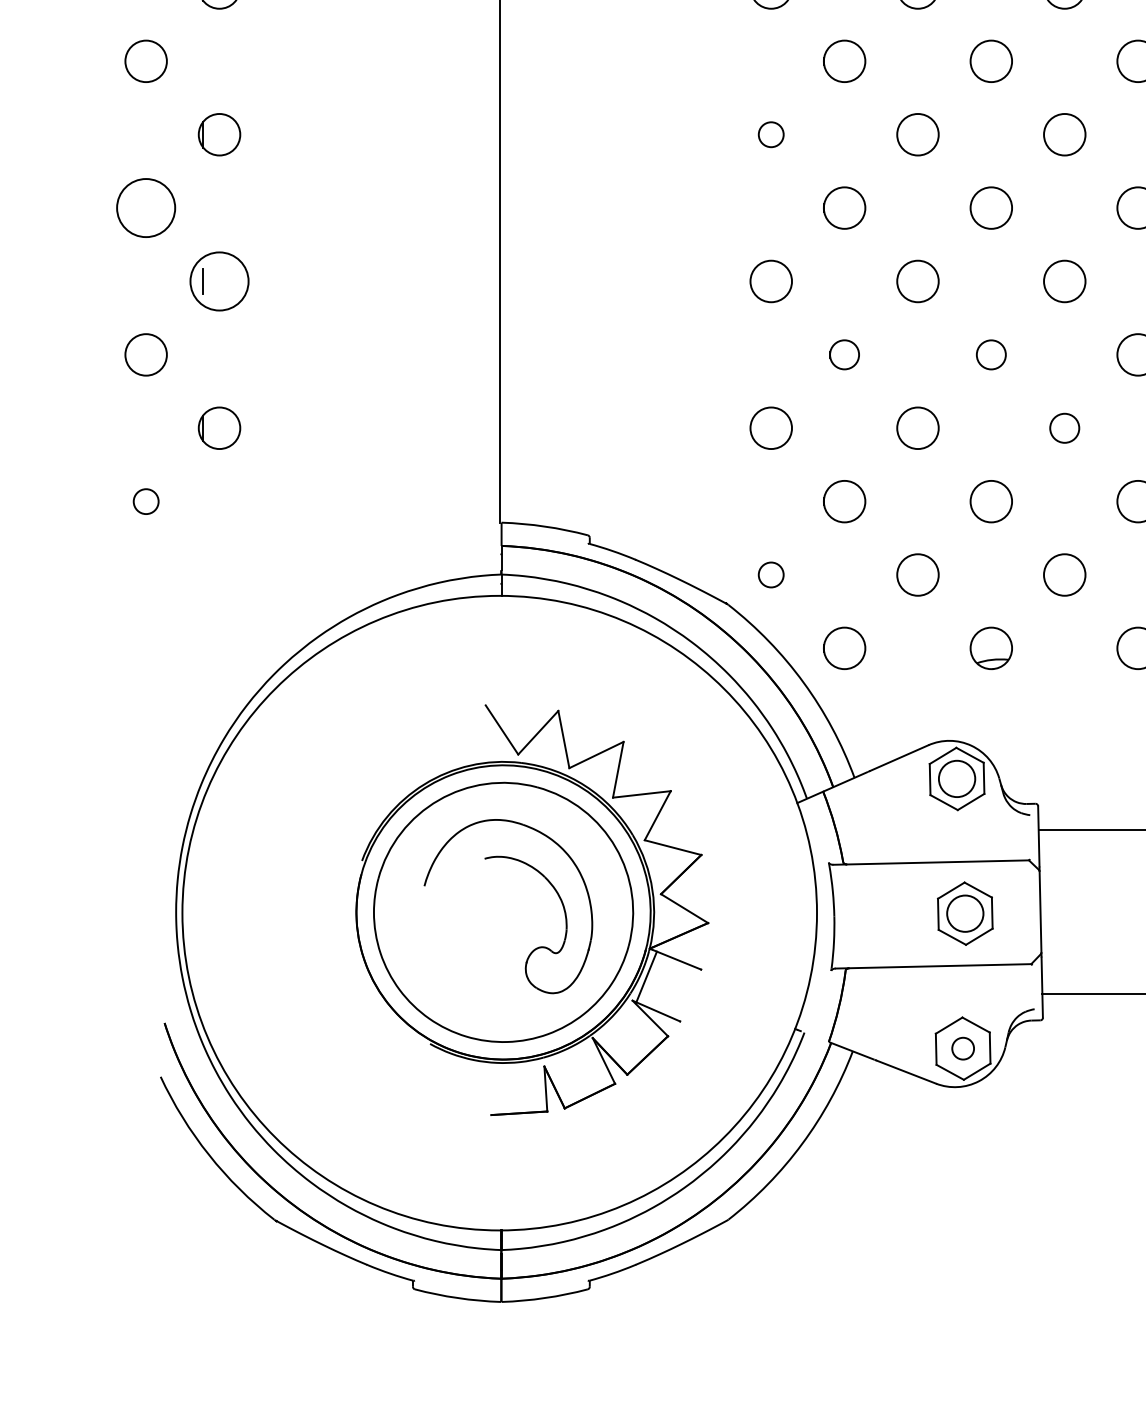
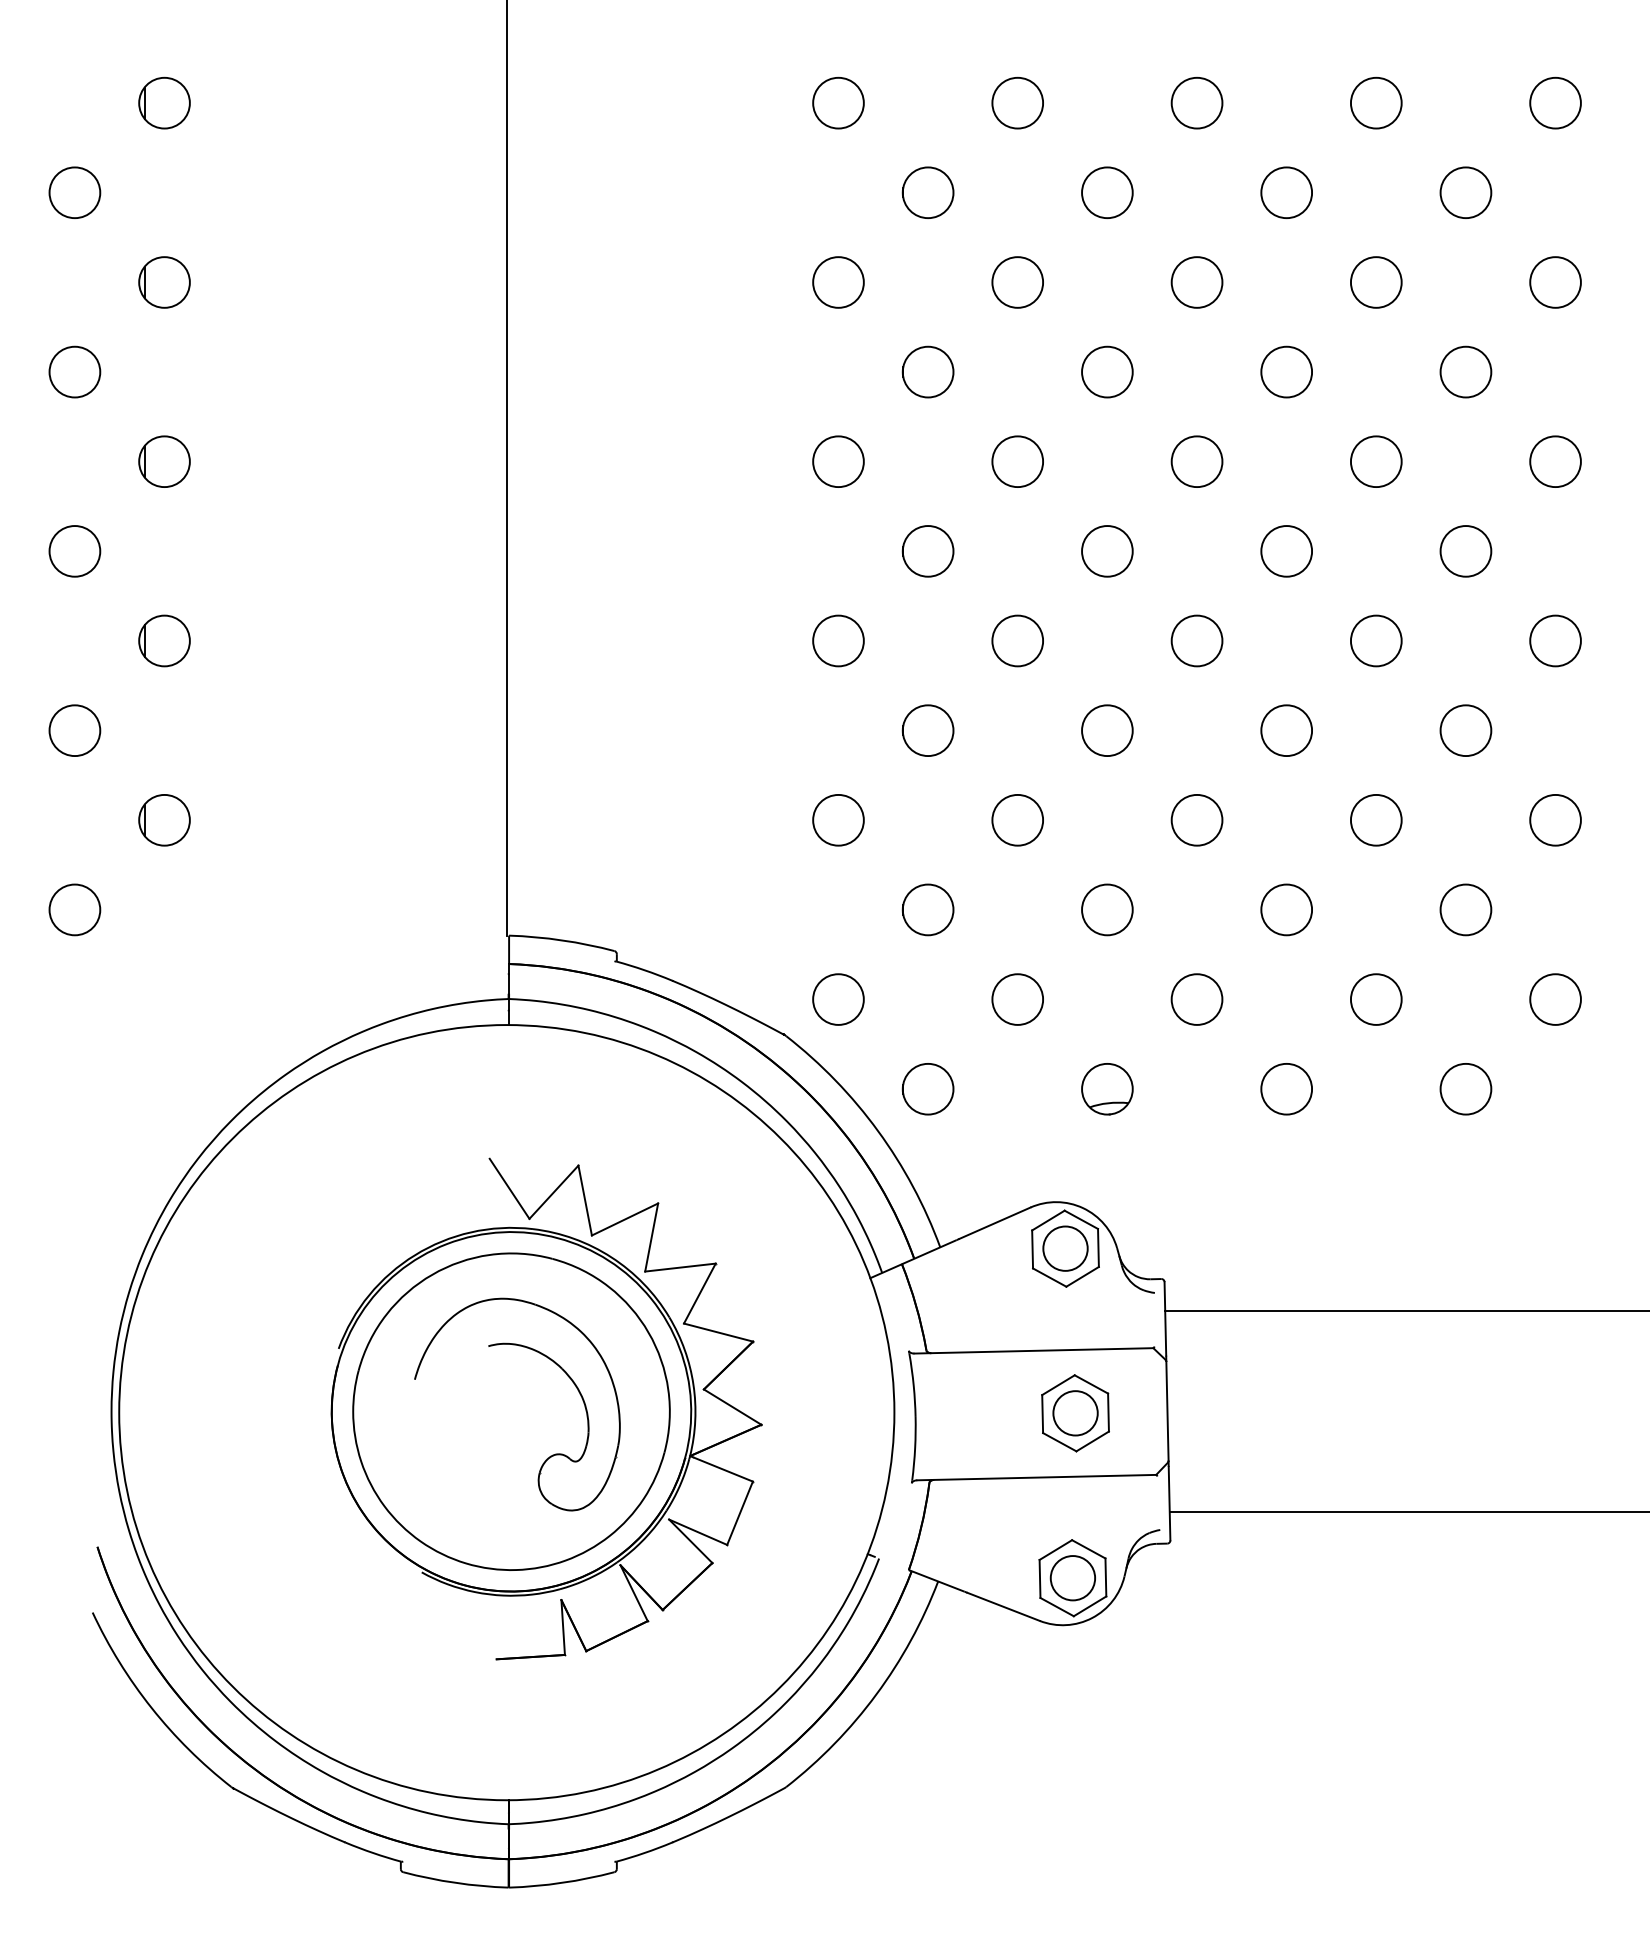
circle: (771, 134) -> (838, 461), size x1.67
circle: (145, 208) -> (74, 551), size x0.71
circle: (219, 281) -> (164, 640), size x0.71
part: (844, 354) -> (927, 730), size x1.43
circle: (991, 354) -> (1107, 730), size x1.43
circle: (1064, 428) -> (1196, 820), size x1.43
circle: (145, 501) -> (74, 909), size x1.67
circle: (771, 574) -> (838, 999), size x1.67
line: (645, 976) -> (739, 1512), moved
circle: (962, 1048) -> (1072, 1578), size x1.67

